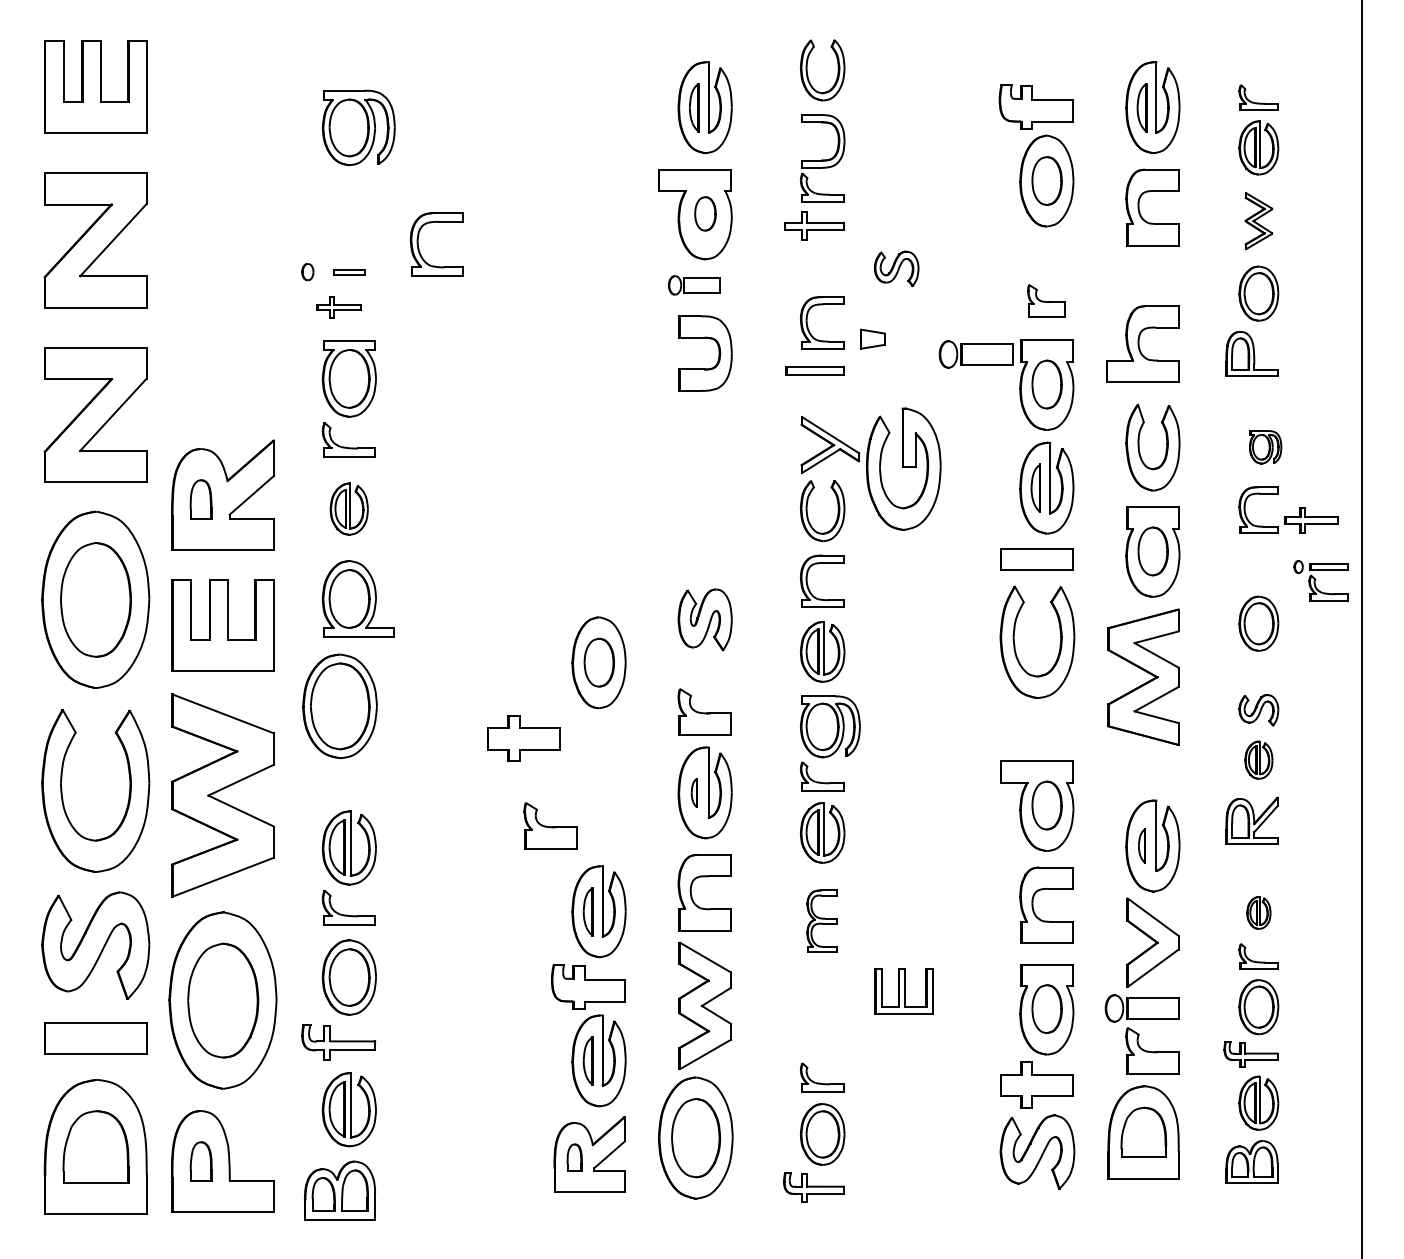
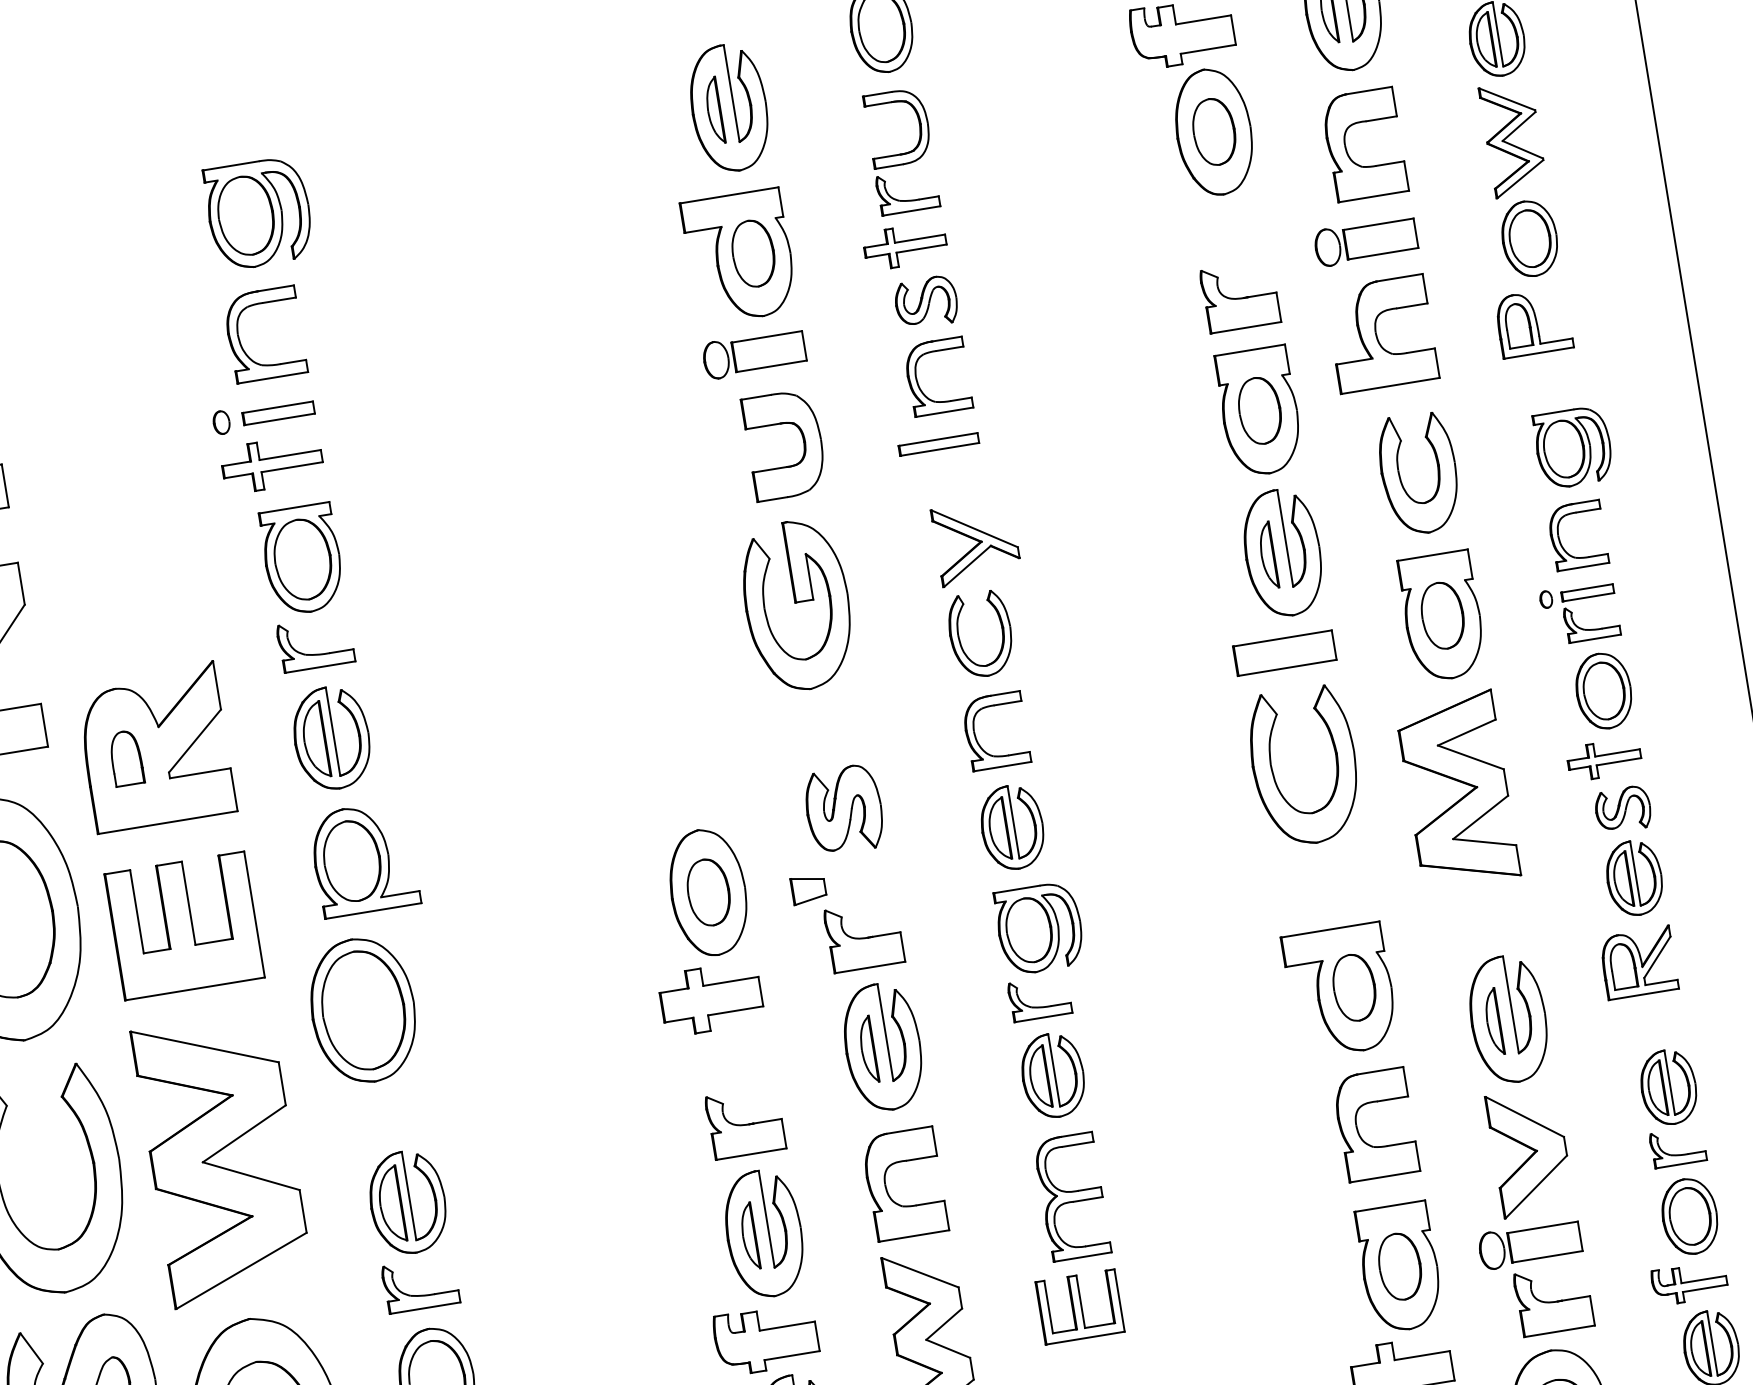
part: (705, 213) -> (753, 253), size x1.43
part: (1258, 221) -> (1513, 139), size x1.43
part: (419, 247) -> (241, 342), moved
part: (896, 268) -> (926, 302), moved
part: (349, 272) -> (278, 413), size x1.67
part: (694, 285) -> (754, 354), size x1.43
part: (1046, 300) -> (1240, 295), size x1.43
part: (338, 307) -> (271, 464), size x1.67
part: (872, 338) -> (808, 888), moved
part: (975, 354) -> (1365, 241), moved
part: (1265, 447) -> (1573, 448), size x1.67
part: (903, 468) -> (796, 604), moved
part: (348, 508) -> (330, 737), size x1.43
part: (1311, 520) -> (1604, 759), moved
part: (1320, 580) -> (1579, 613), moved
part: (523, 738) -> (710, 998), moved
part: (1258, 759) -> (1633, 877), size x1.43
part: (694, 792) -> (868, 1048), size x1.67
part: (550, 825) -> (745, 1122), moved
part: (1141, 845) -> (1492, 1021), size x1.43
part: (1258, 912) -> (1668, 1086), size x1.67
part: (822, 920) -> (1072, 1195), size x1.43
part: (903, 991) -> (1079, 1307), moved

